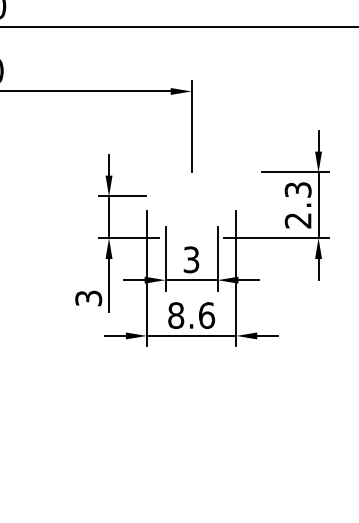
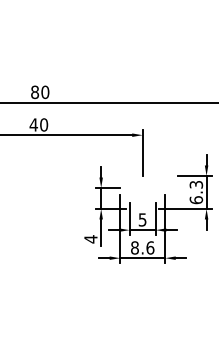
text: (298, 221) -> (196, 200), 2.3 -> 6.3
text: (191, 259) -> (142, 219), 3 -> 5
text: (87, 298) -> (90, 239), 3 -> 4

